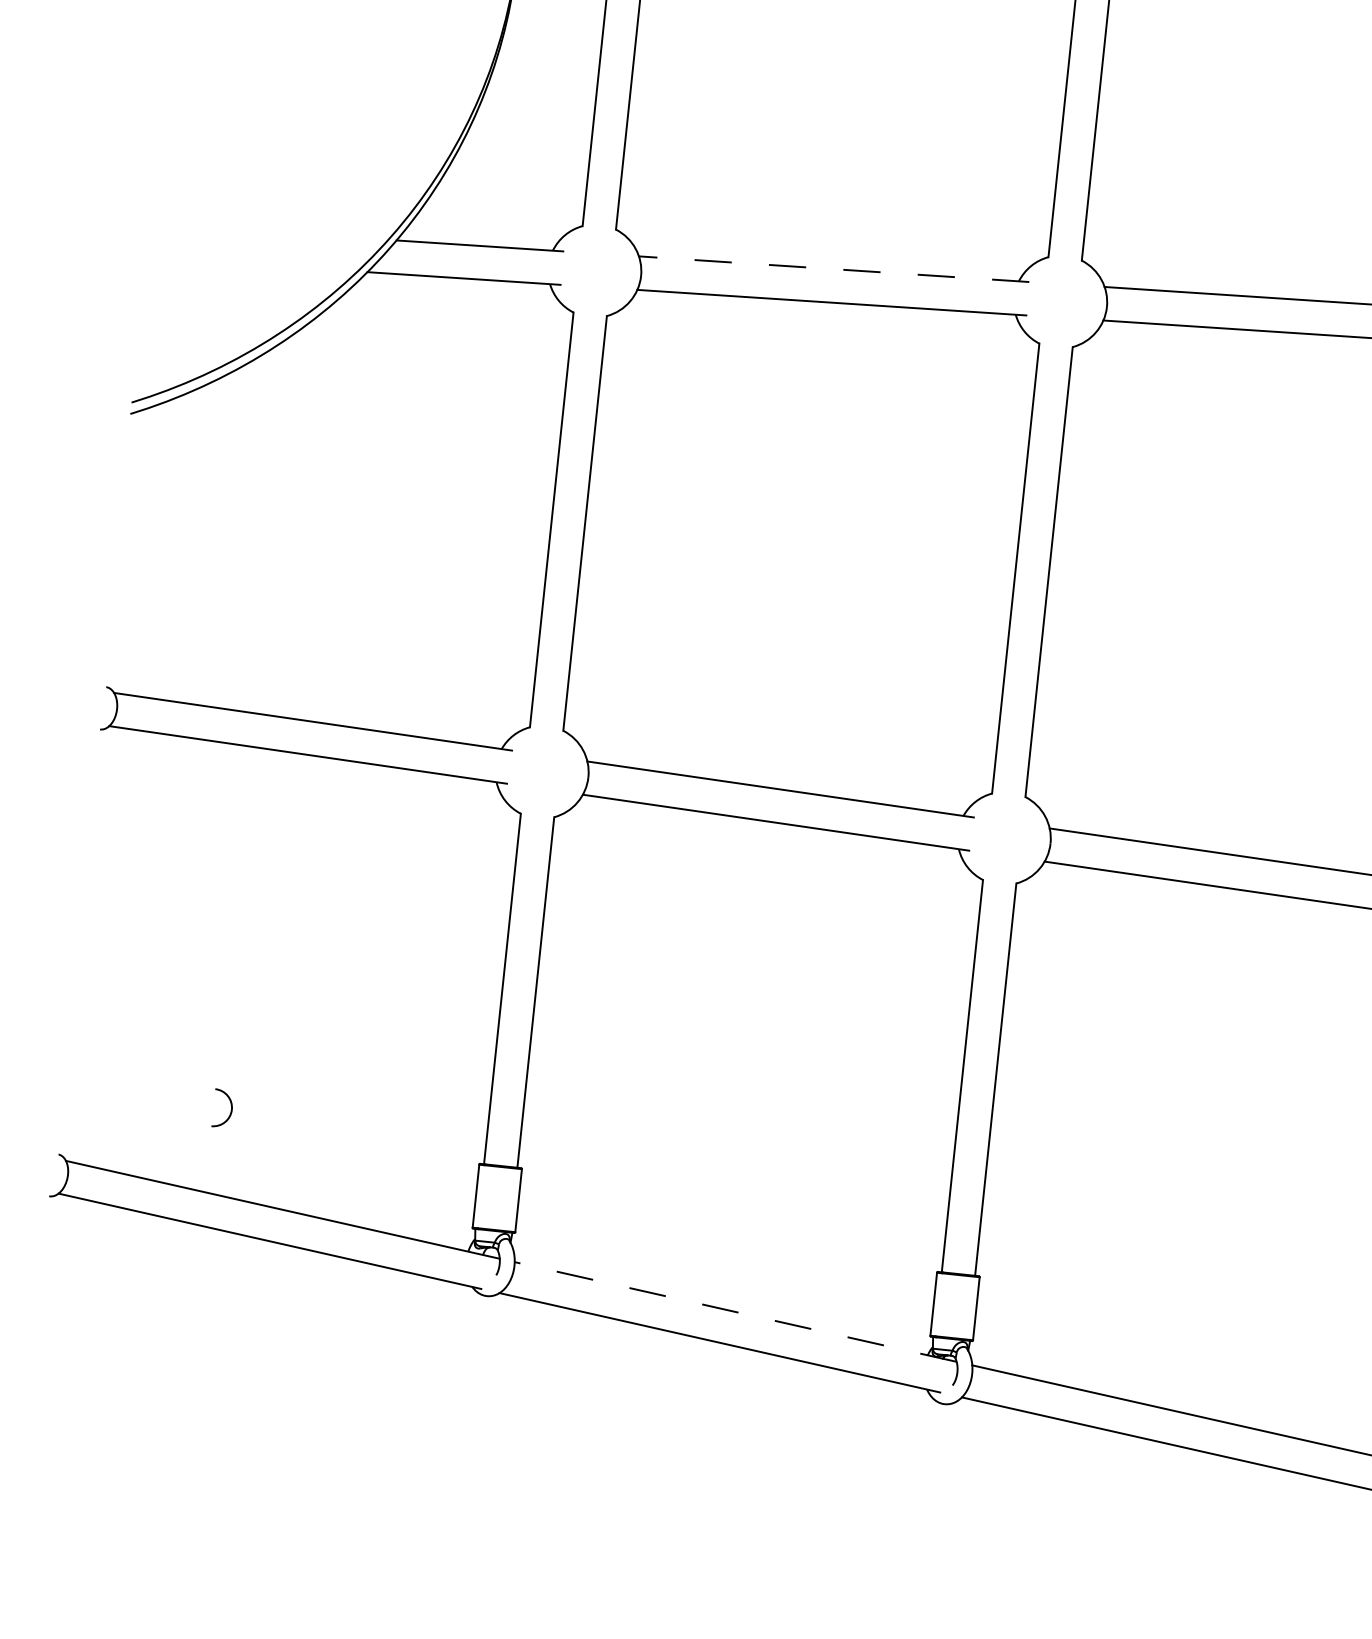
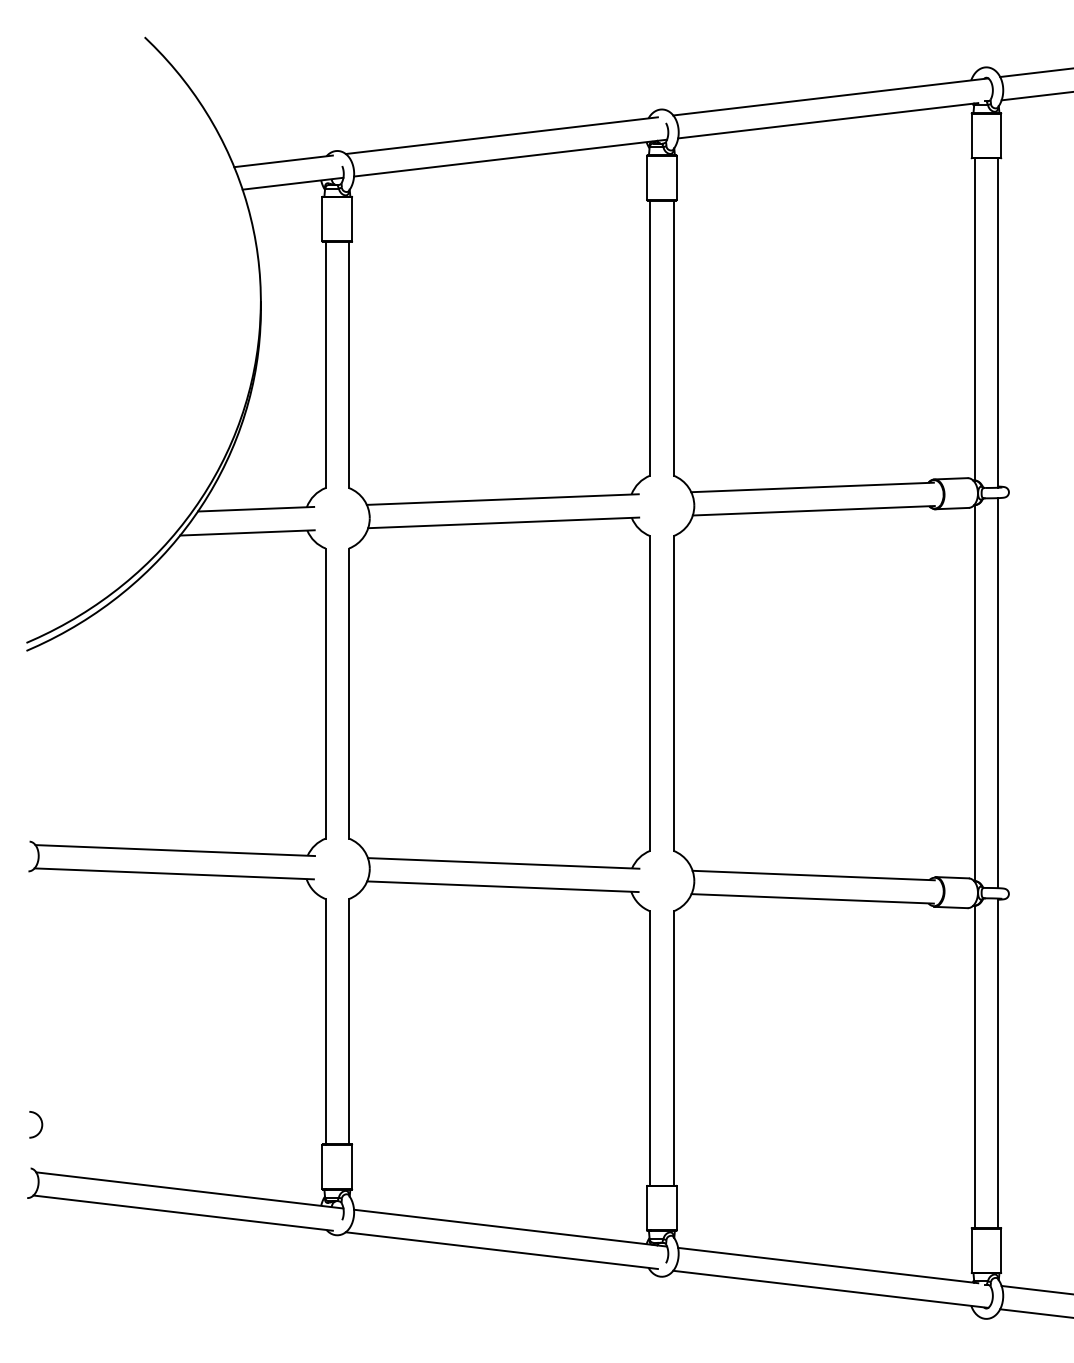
line: (833, 269) -> (502, 499), dashed -> solid
arc: (229, 1104) -> (40, 1121), moved
line: (735, 1312) -> (510, 1228), dashed -> solid

